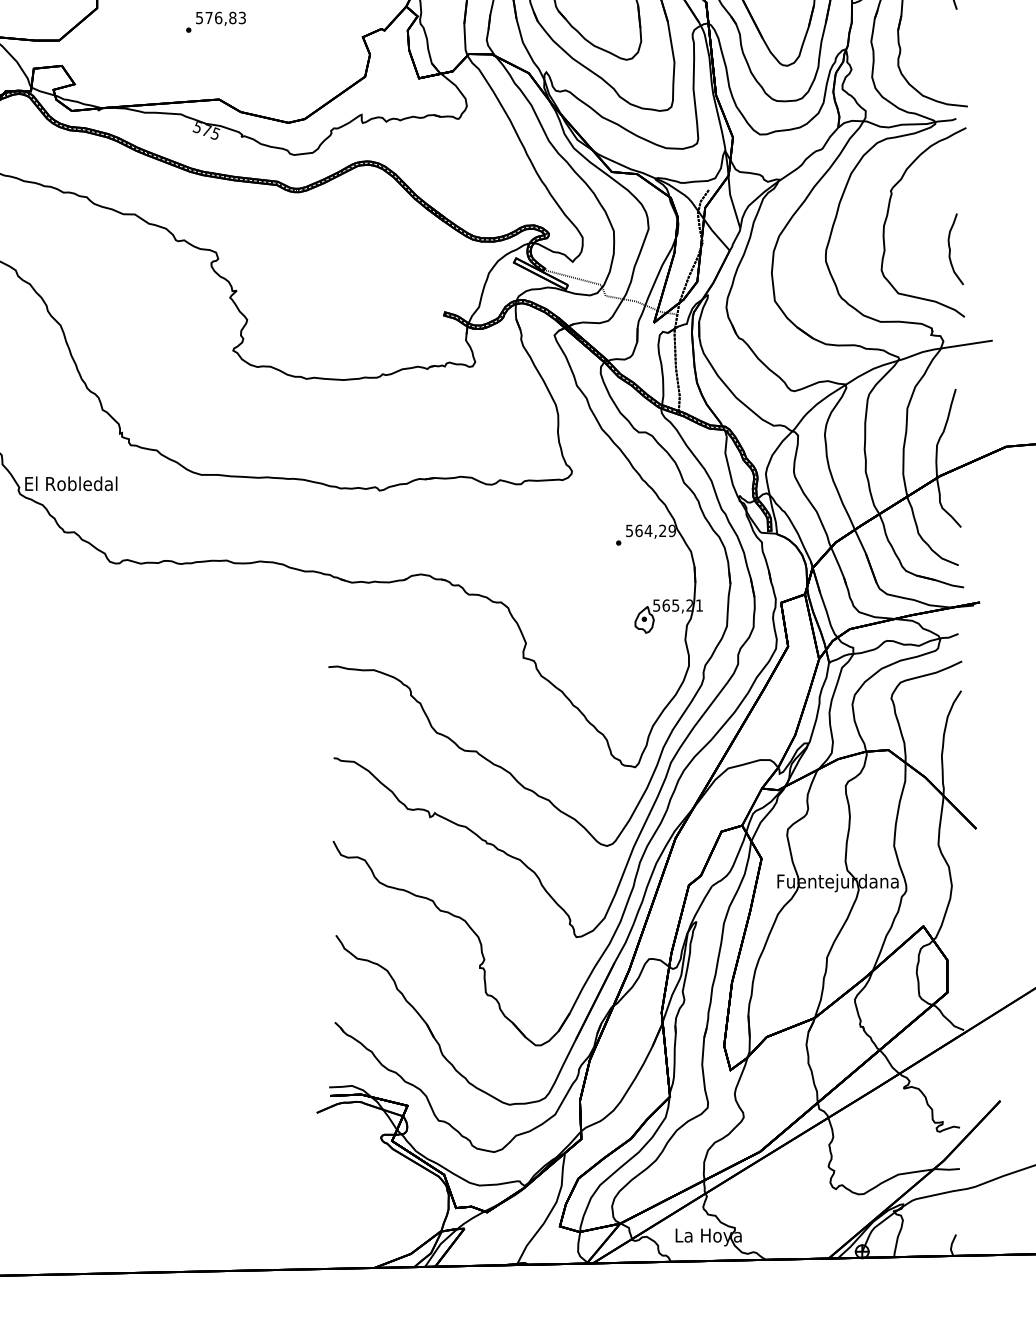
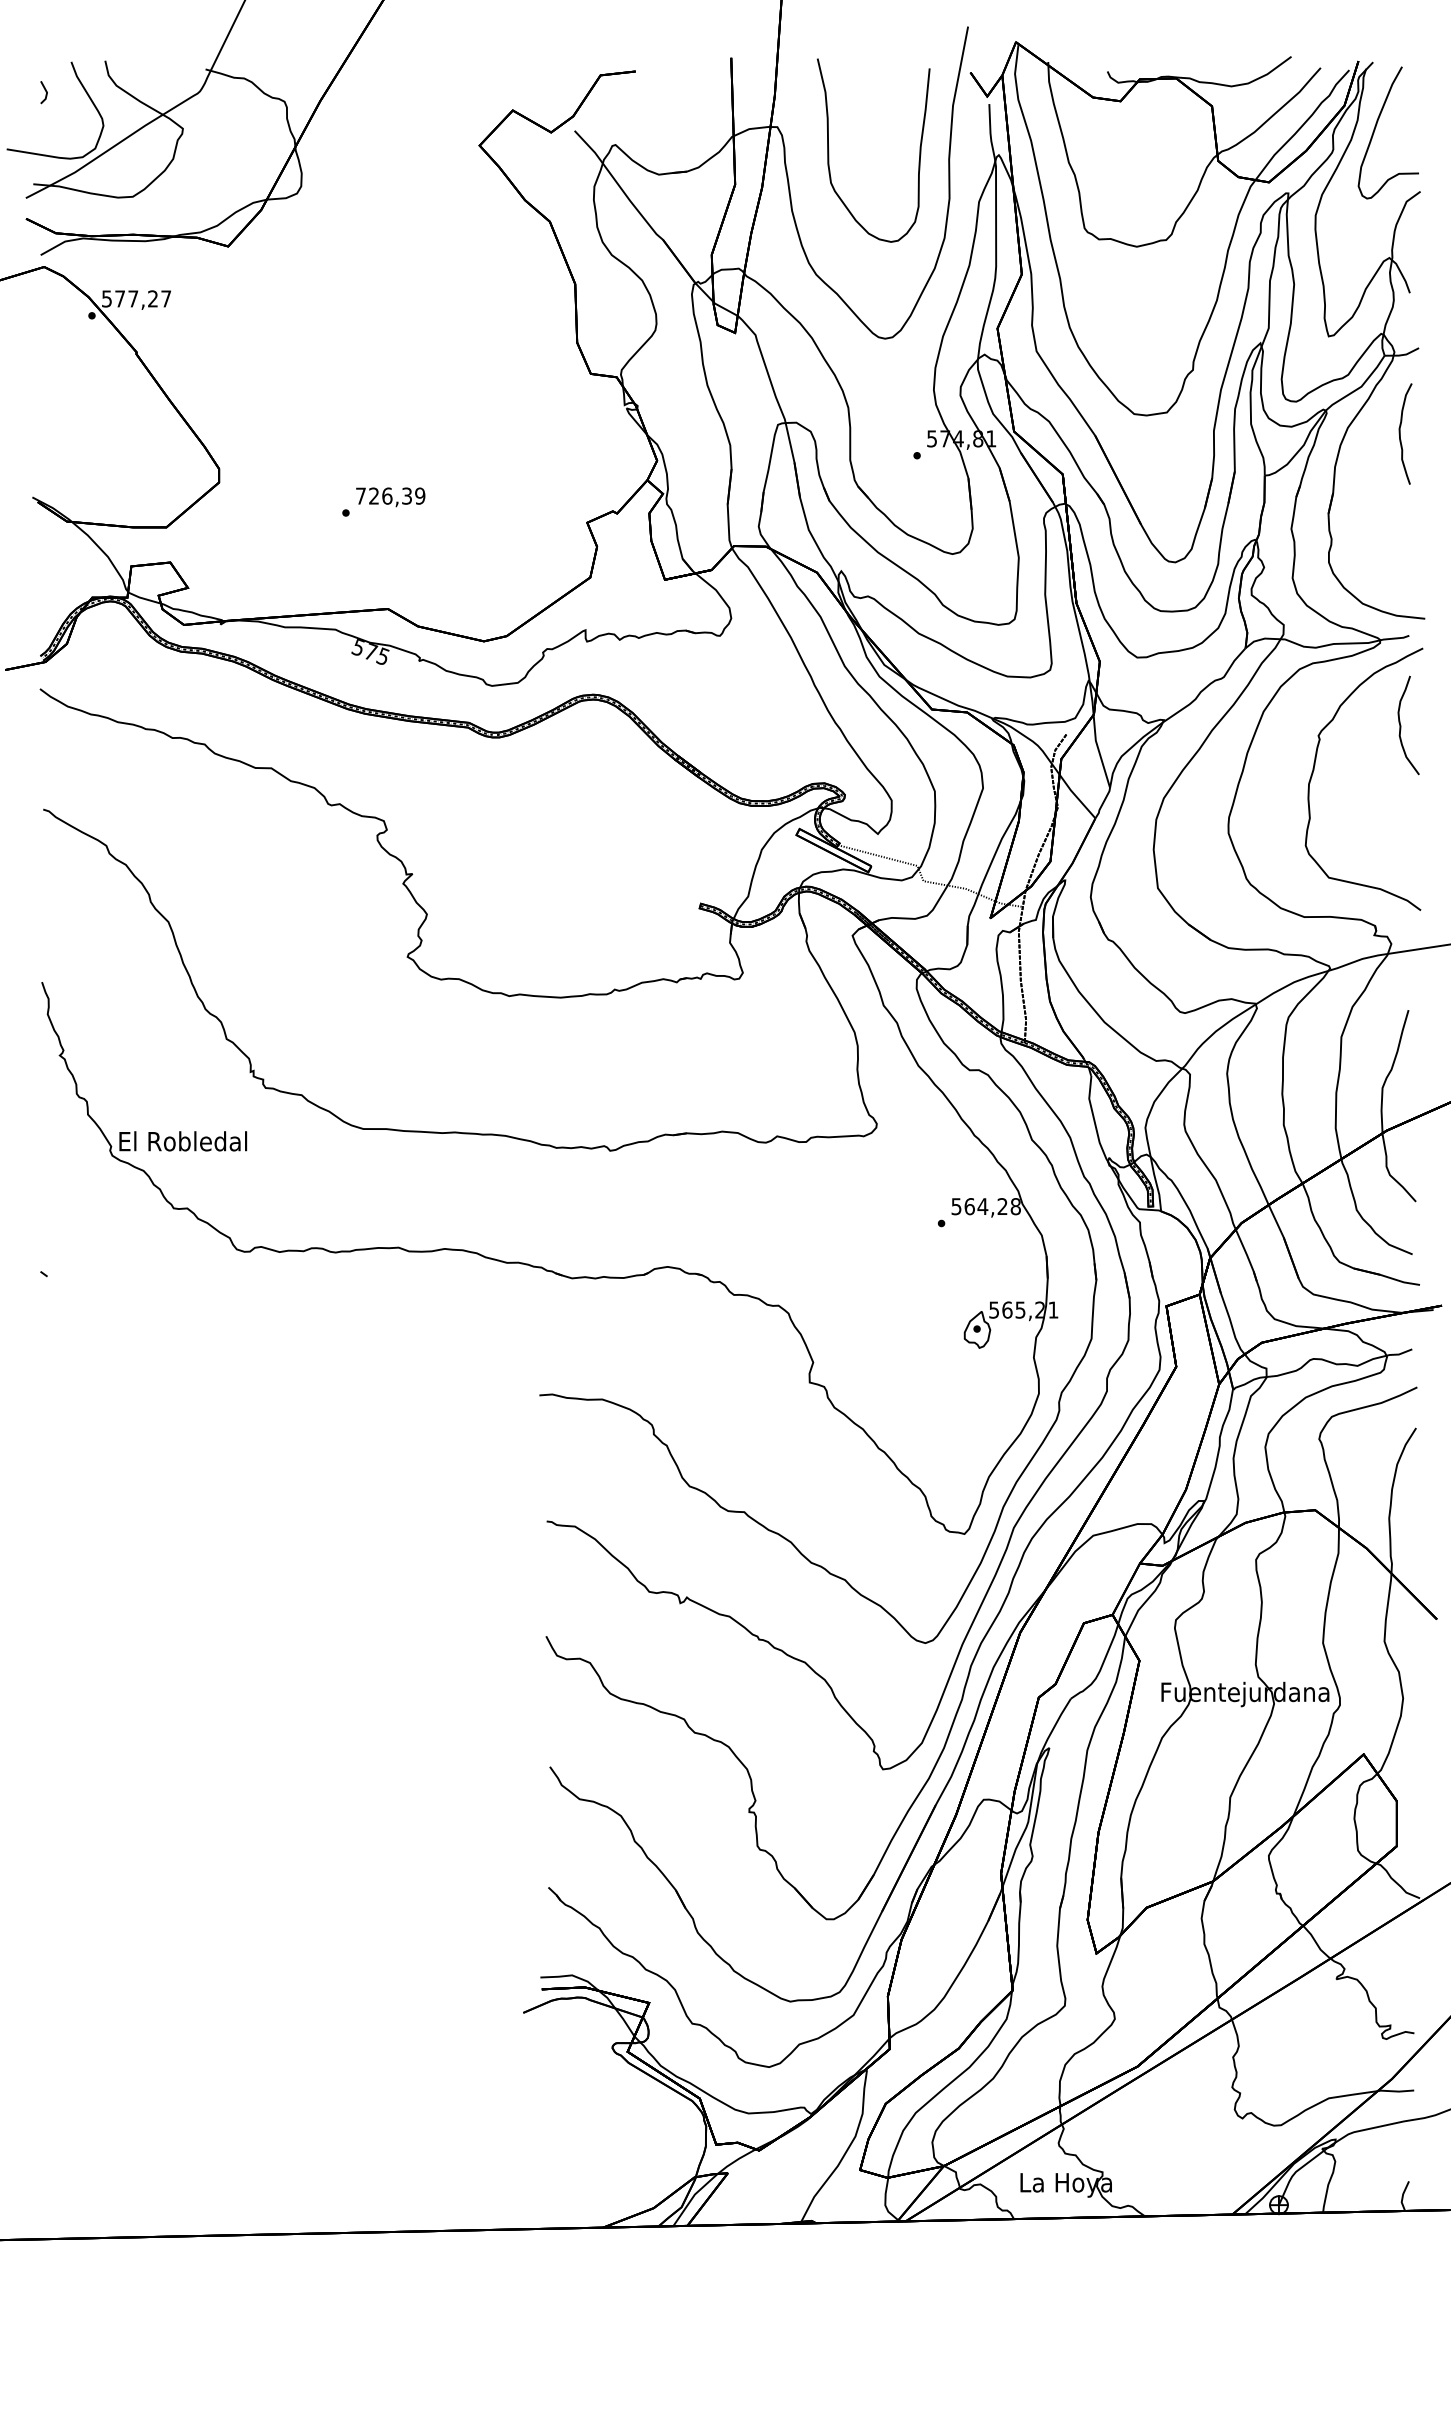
text: (220, 17) -> (390, 495), 576,83 -> 726,39
curve: (950, 249) -> (1401, 725), moved
text: (672, 530) -> (1015, 1206), 564,29 -> 564,28

